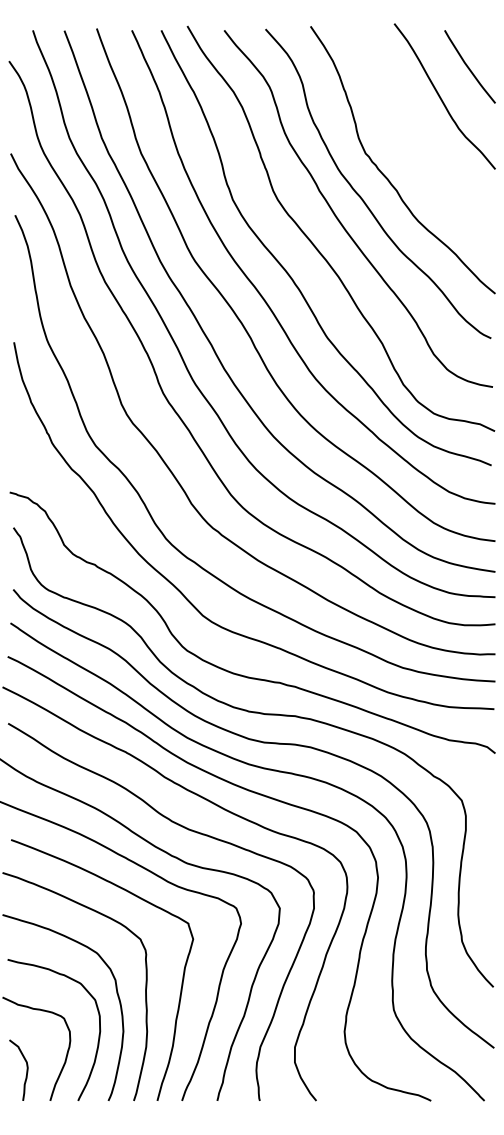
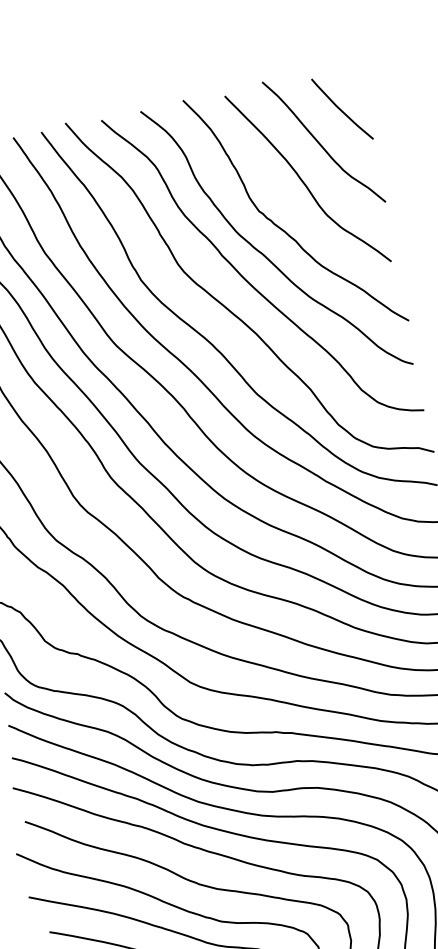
curve: (417, 133) -> (304, 182), added

